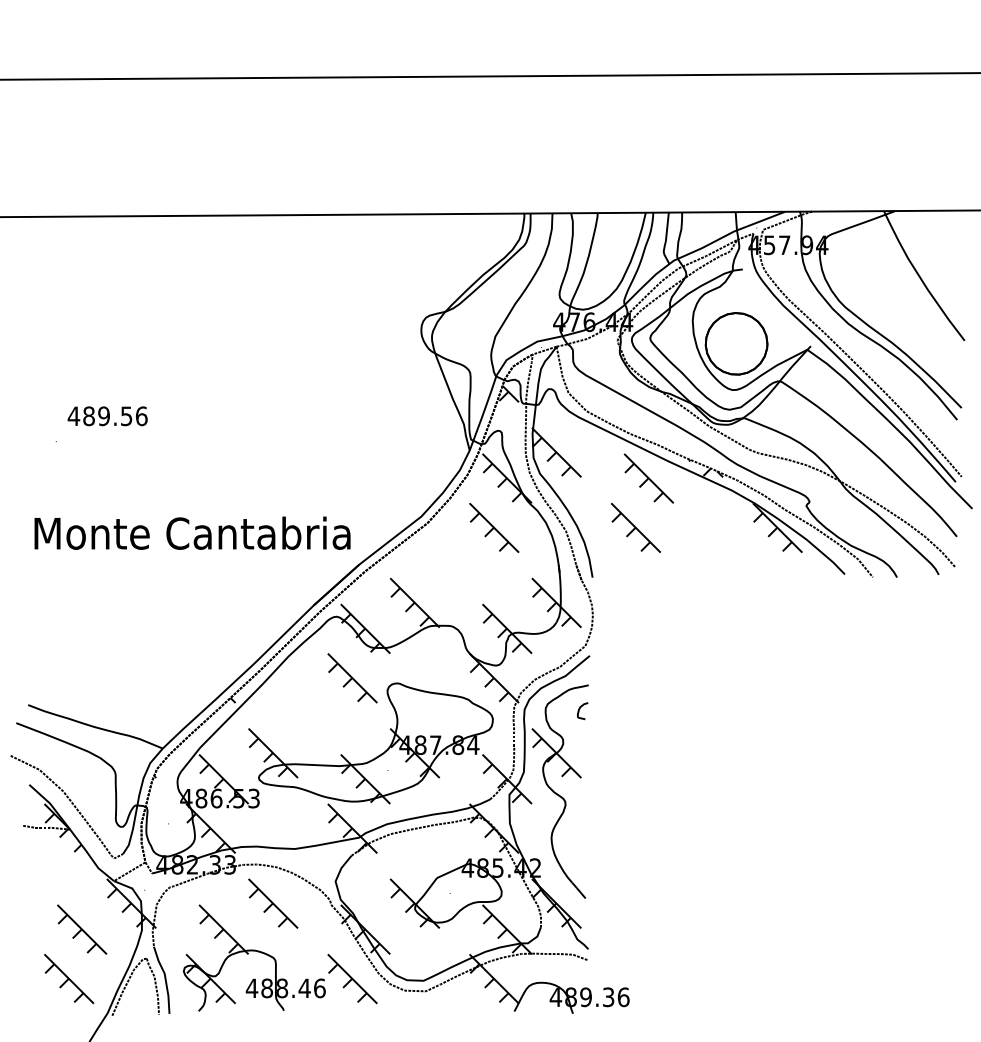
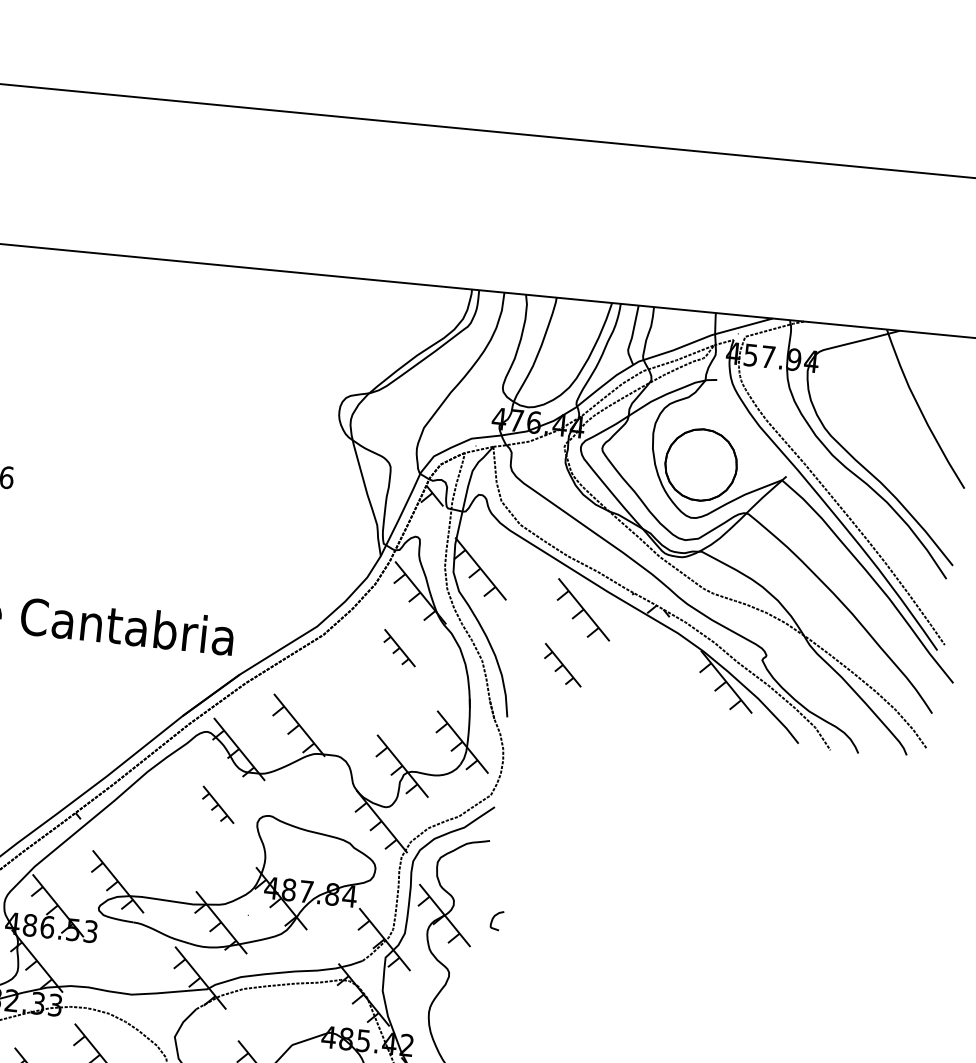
part: (494, 527) -> (400, 647), size x0.6
part: (635, 527) -> (562, 664), size x0.7
part: (352, 678) -> (218, 804), size x0.6
curve: (580, 709) -> (494, 918), moved

